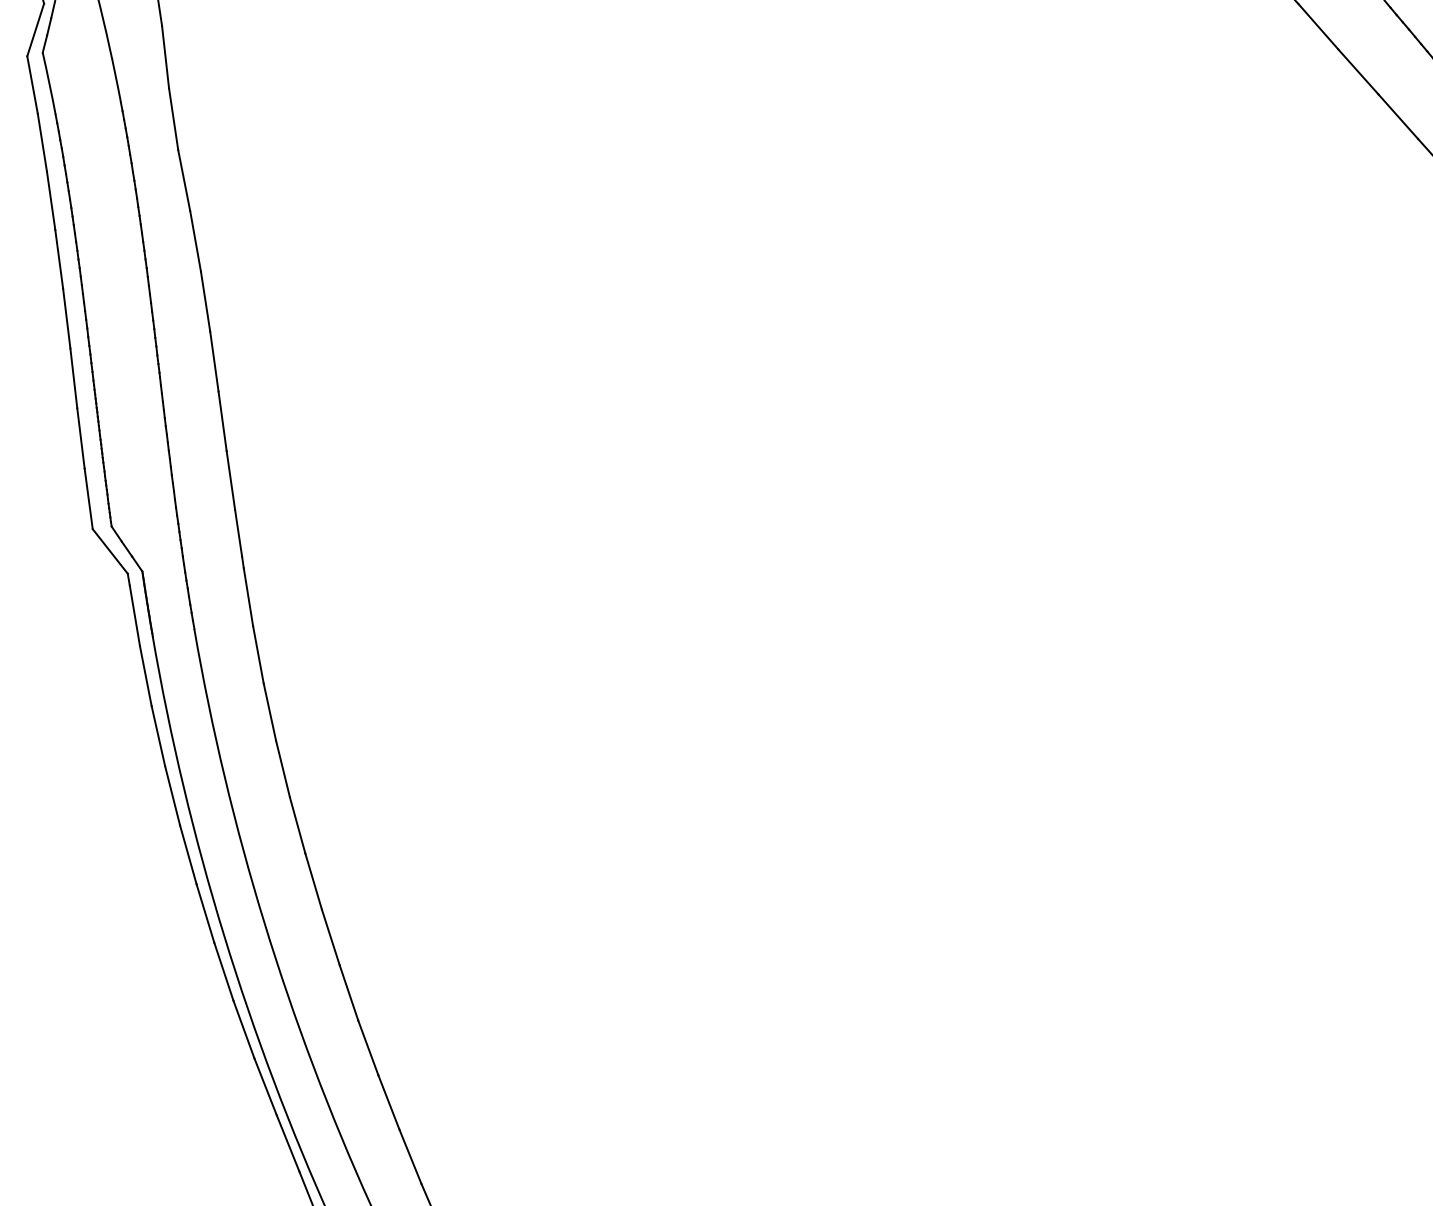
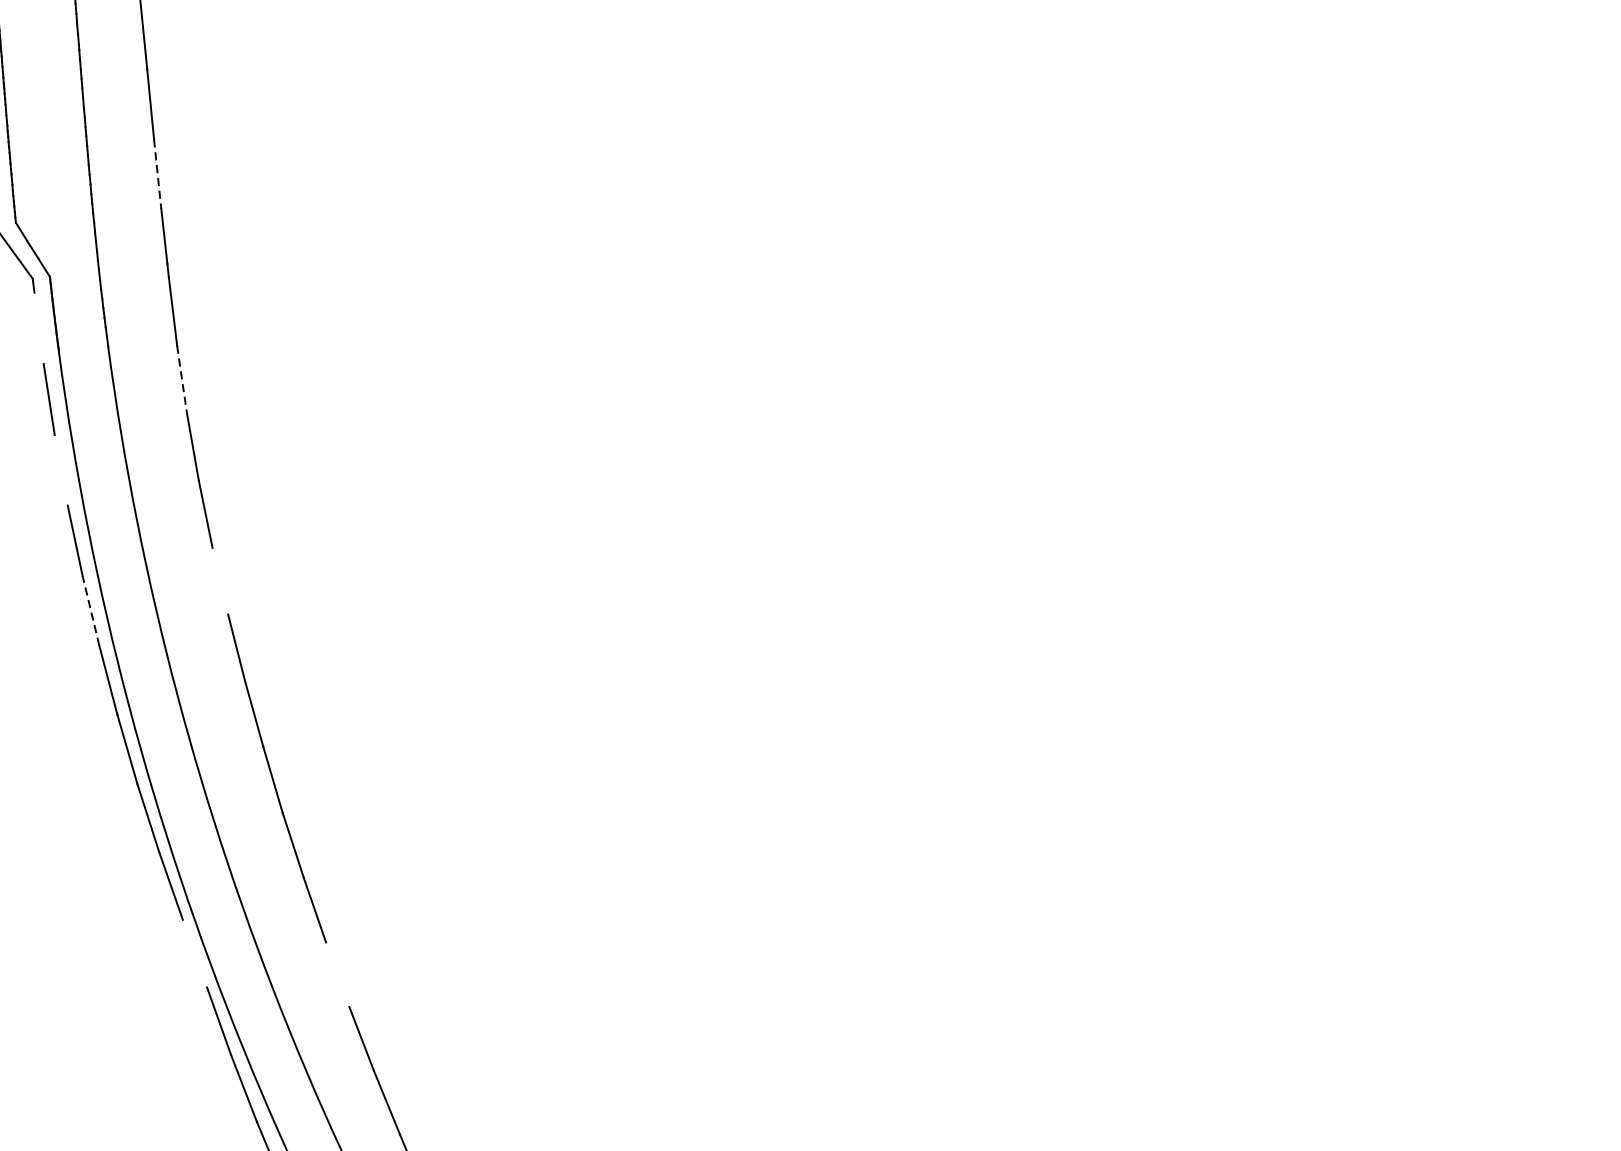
line: (230, 480) -> (157, 174), solid -> dashed
line: (134, 615) -> (38, 327), removed
line: (258, 655) -> (182, 380), solid -> dashed
line: (158, 735) -> (61, 469), removed
line: (297, 825) -> (220, 581), removed
line: (188, 854) -> (91, 610), solid -> dashed
line: (287, 1143) -> (194, 953), removed
line: (410, 1156) -> (337, 974), removed

